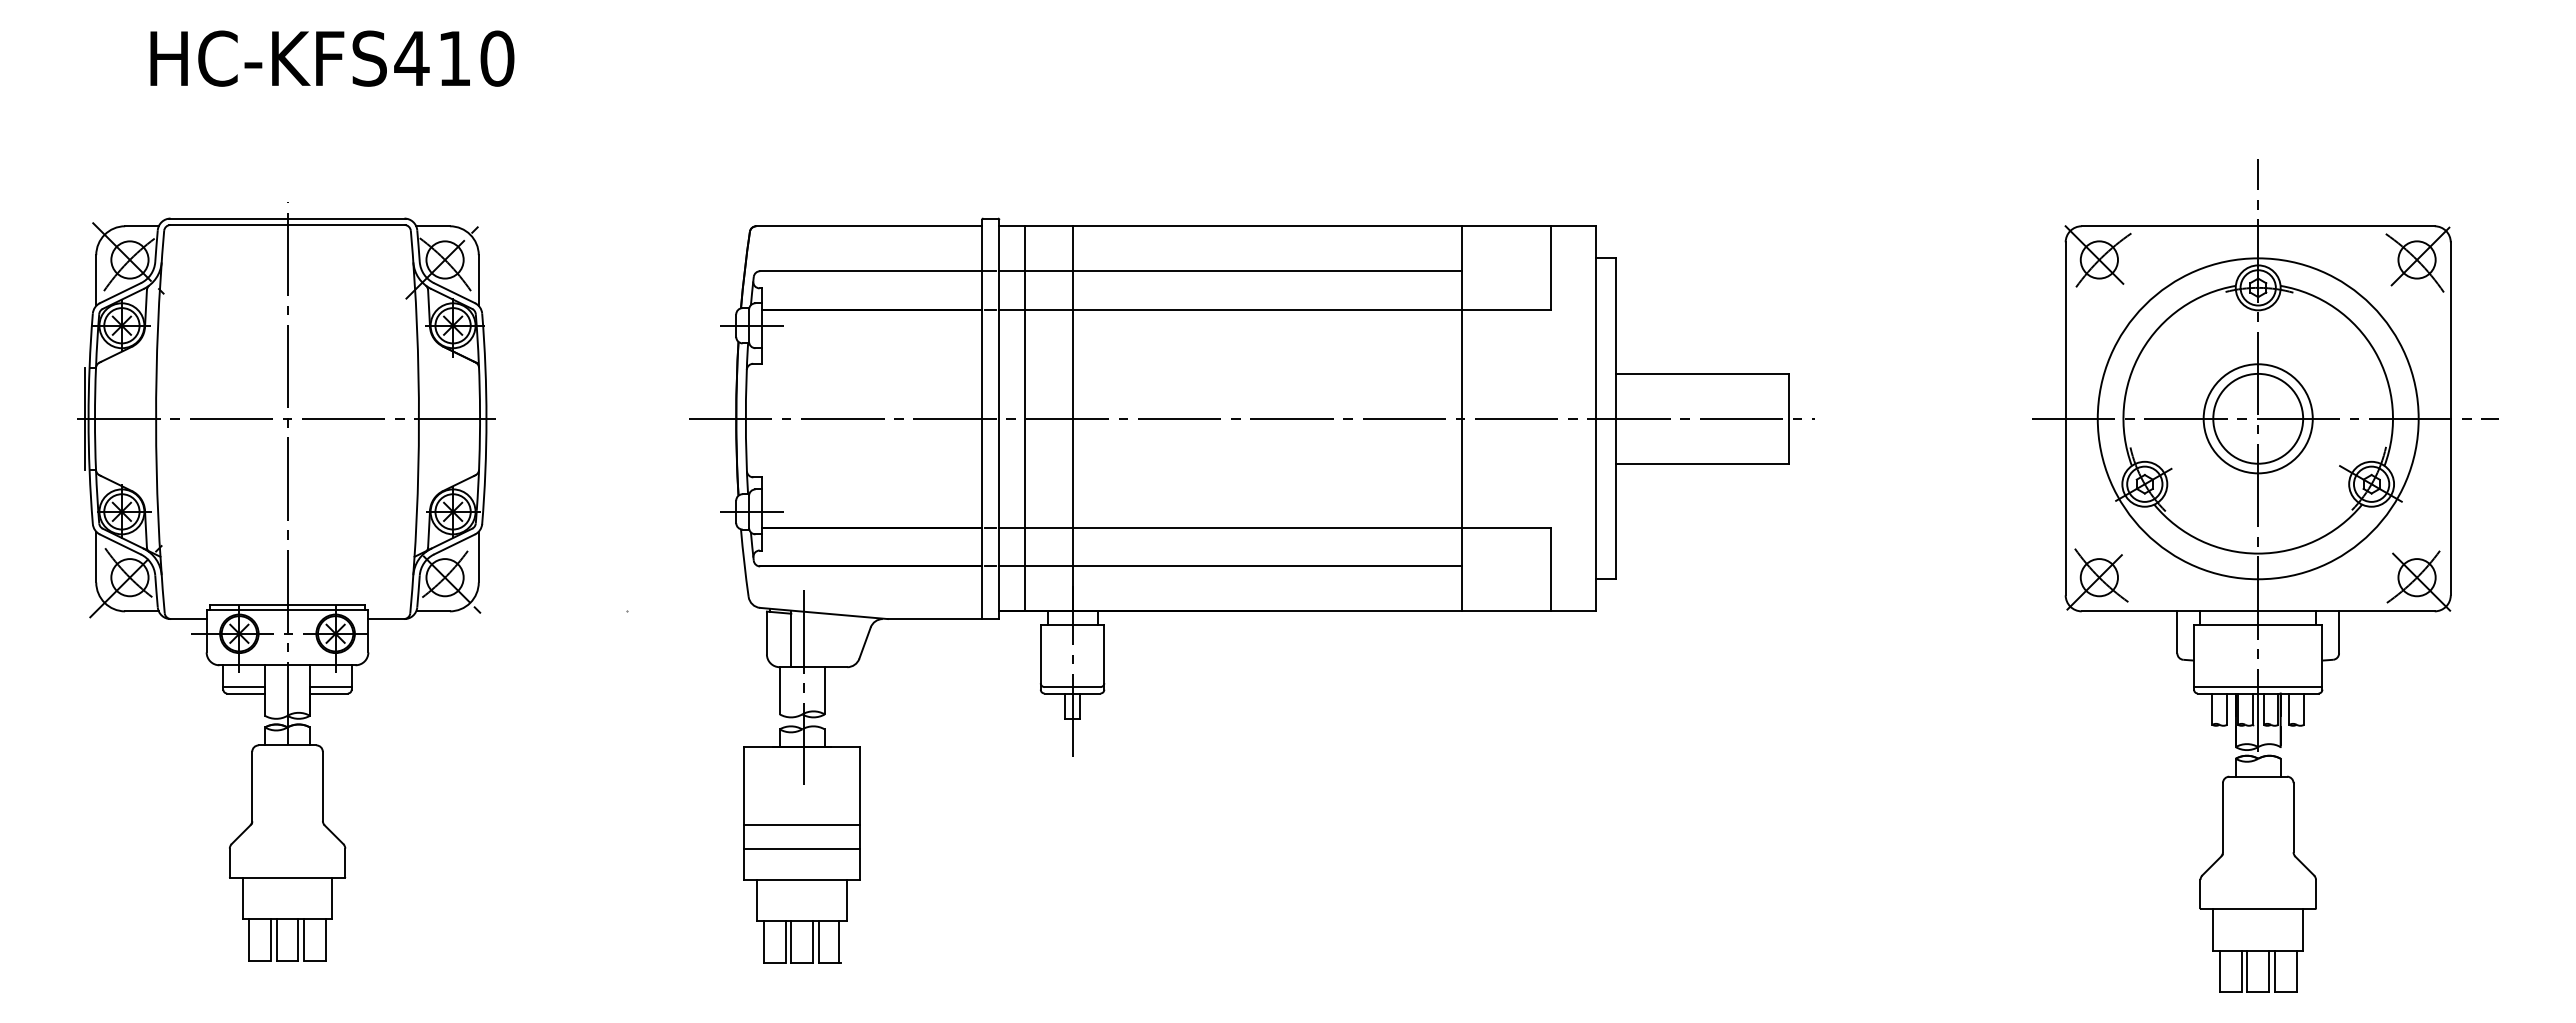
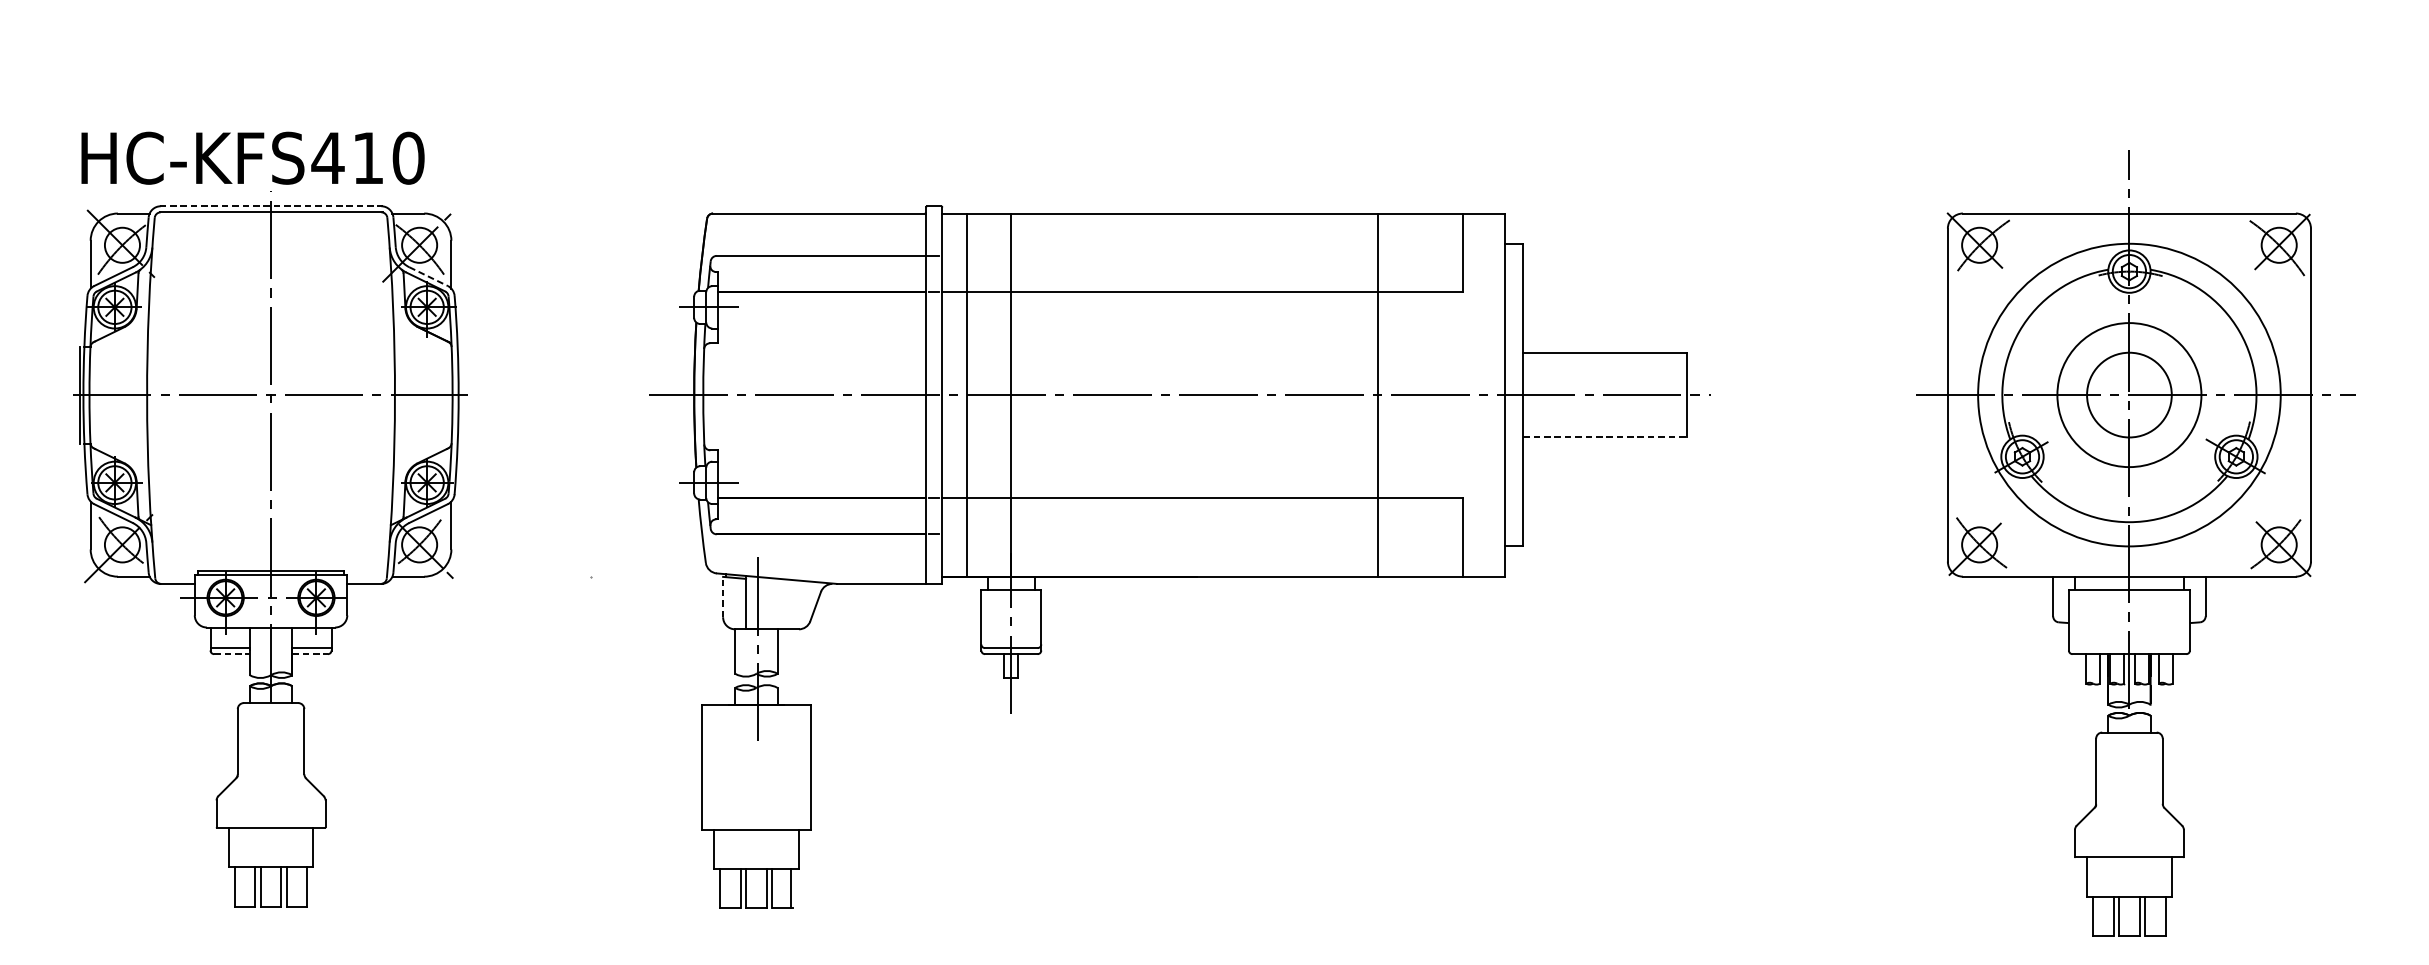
text: (332, 58) -> (253, 158), moved
line: (288, 218) -> (271, 206), solid -> dashed
line: (1230, 271) -> (1160, 256), removed
line: (454, 293) -> (428, 276), solid -> dashed
circle: (2257, 418) -> (2128, 394), size x1.4
line: (1702, 463) -> (1605, 437), solid -> dashed
line: (1230, 566) -> (1160, 534), removed
line: (766, 632) -> (722, 596), solid -> dashed
line: (2258, 687) -> (2129, 648), removed
line: (246, 693) -> (232, 654), solid -> dashed
line: (328, 693) -> (309, 654), solid -> dashed
line: (802, 825) -> (756, 778), removed
line: (802, 848) -> (756, 800), removed

